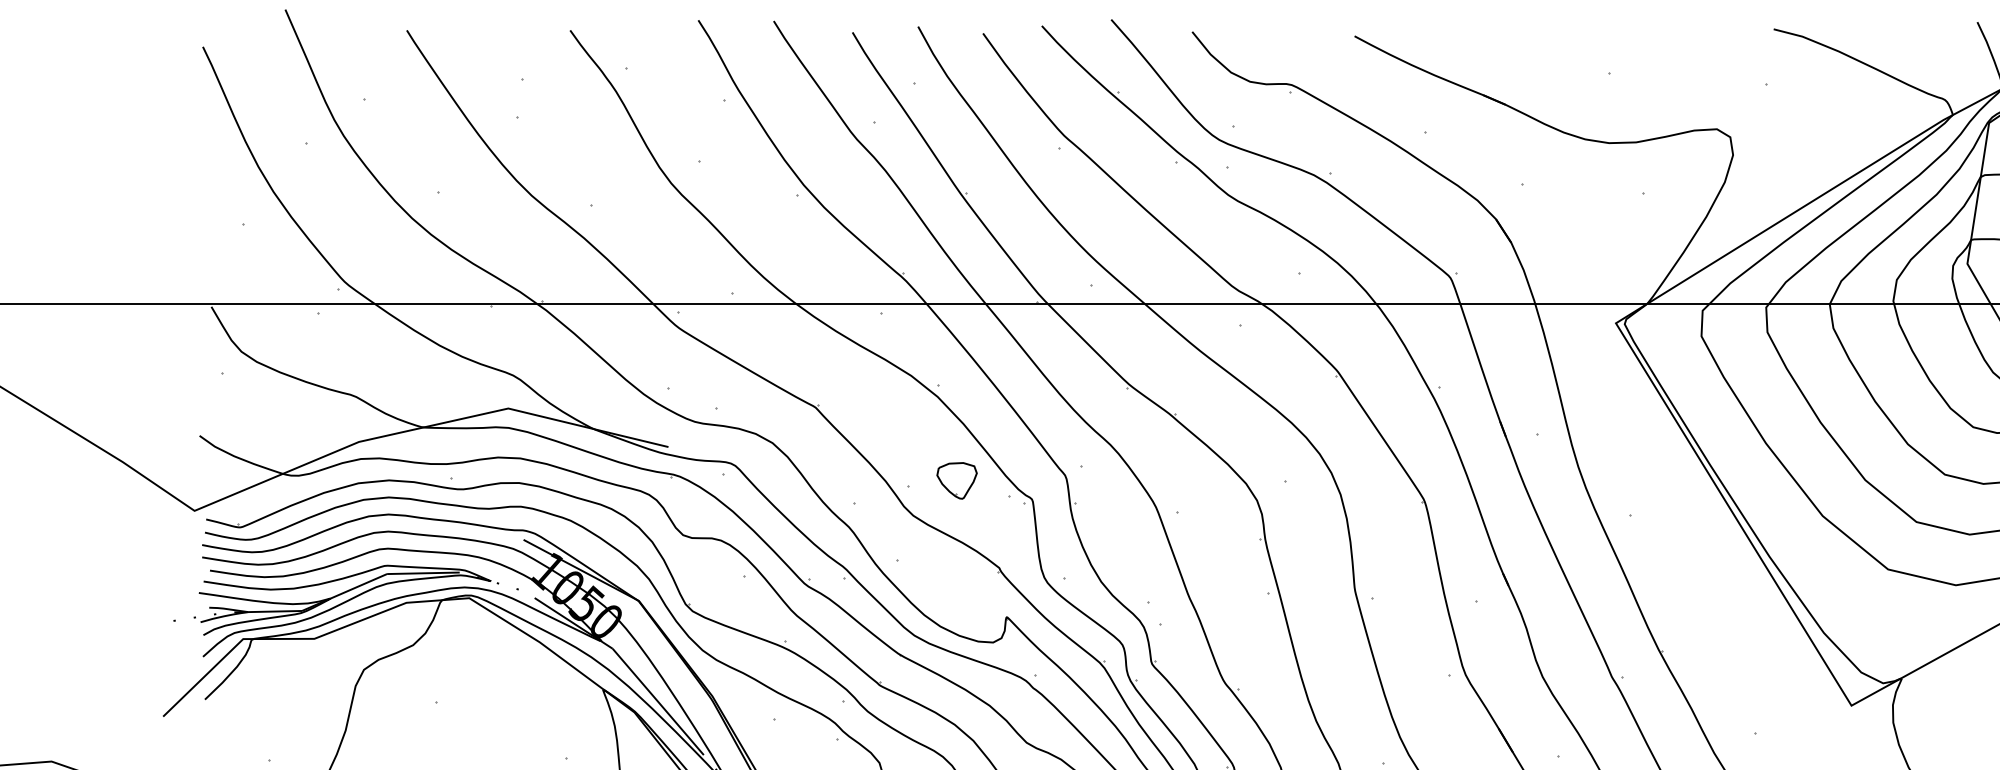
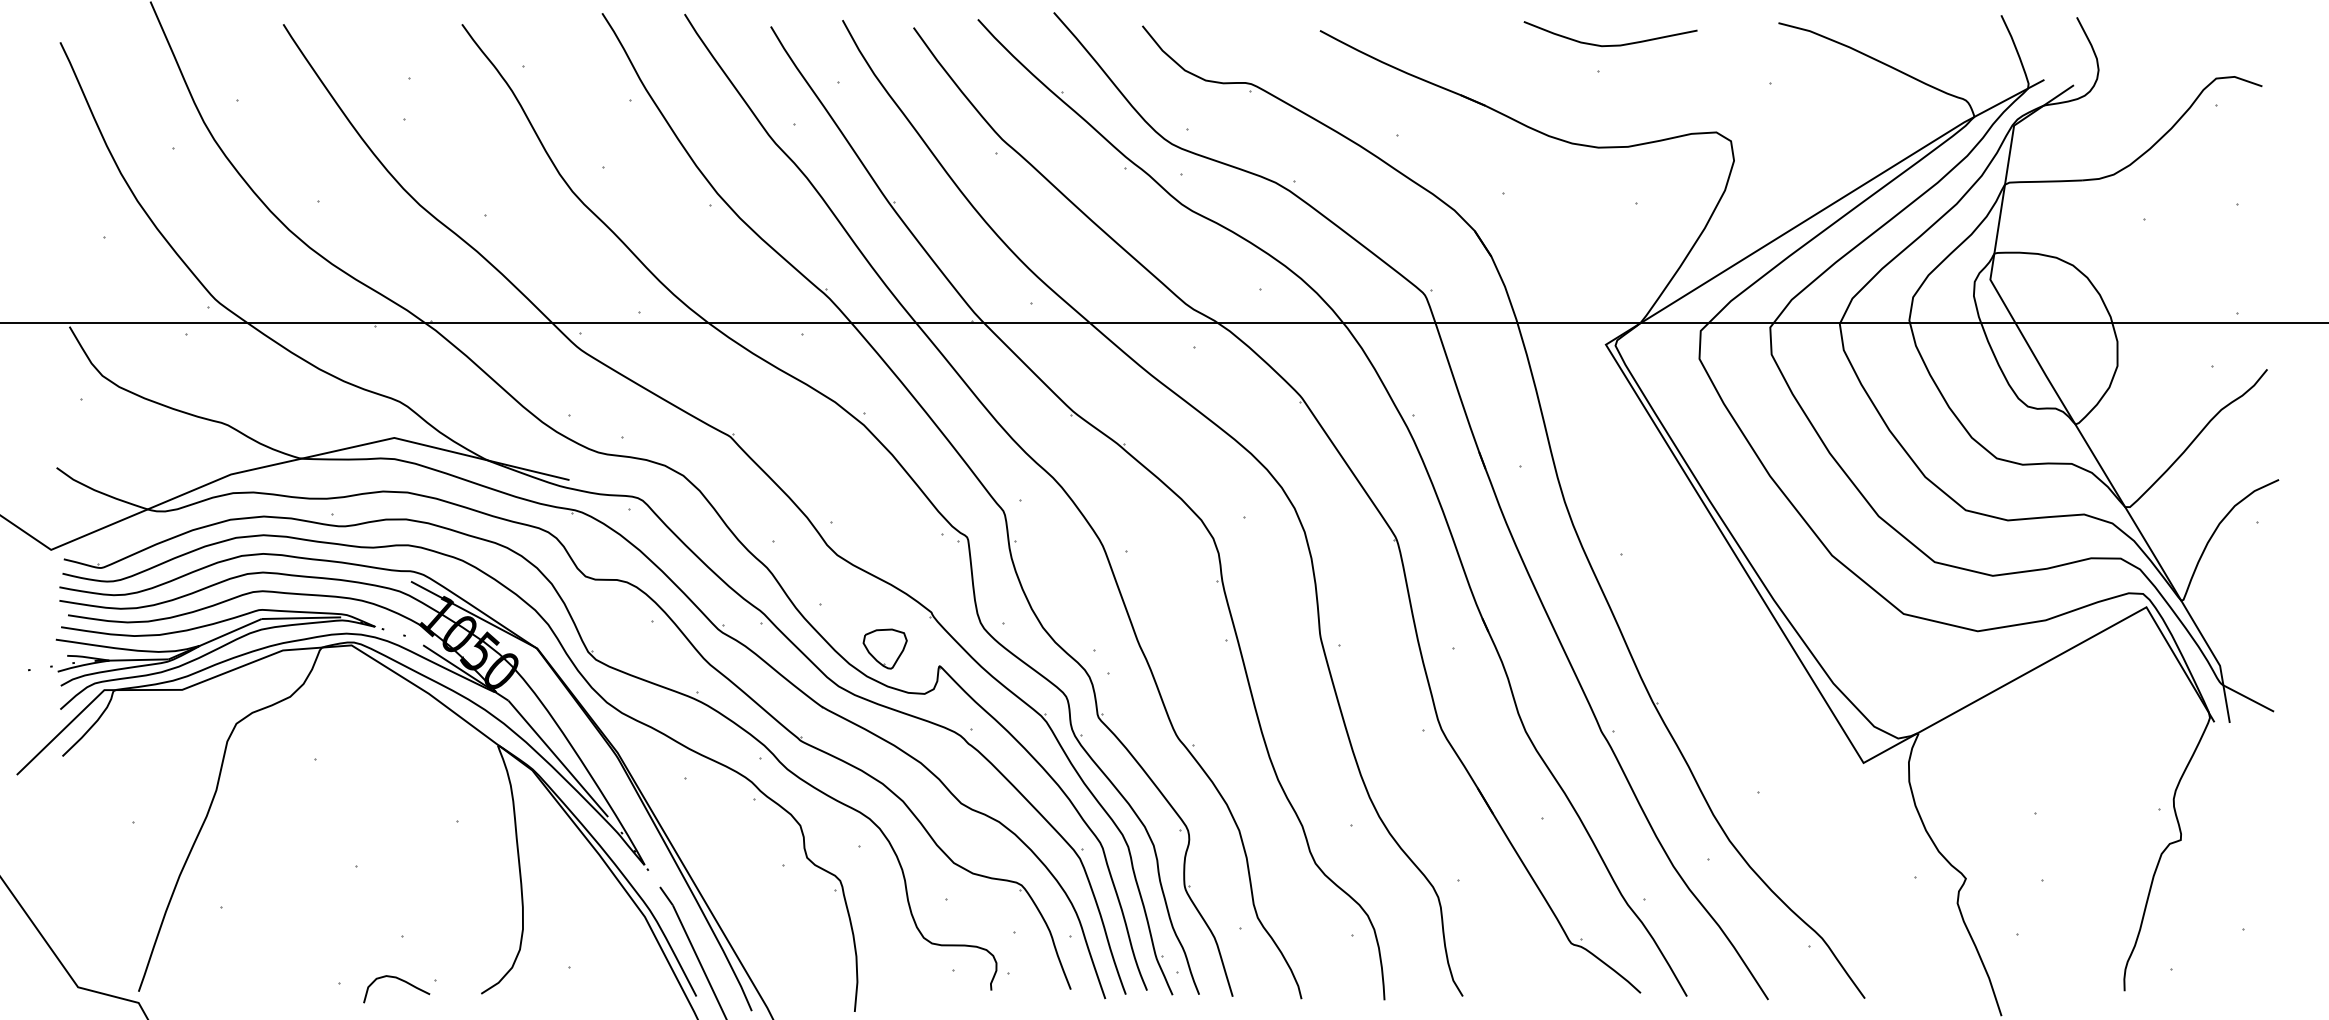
curve: (1621, 48) -> (1612, 44), added
part: (956, 480) -> (884, 648), moved

